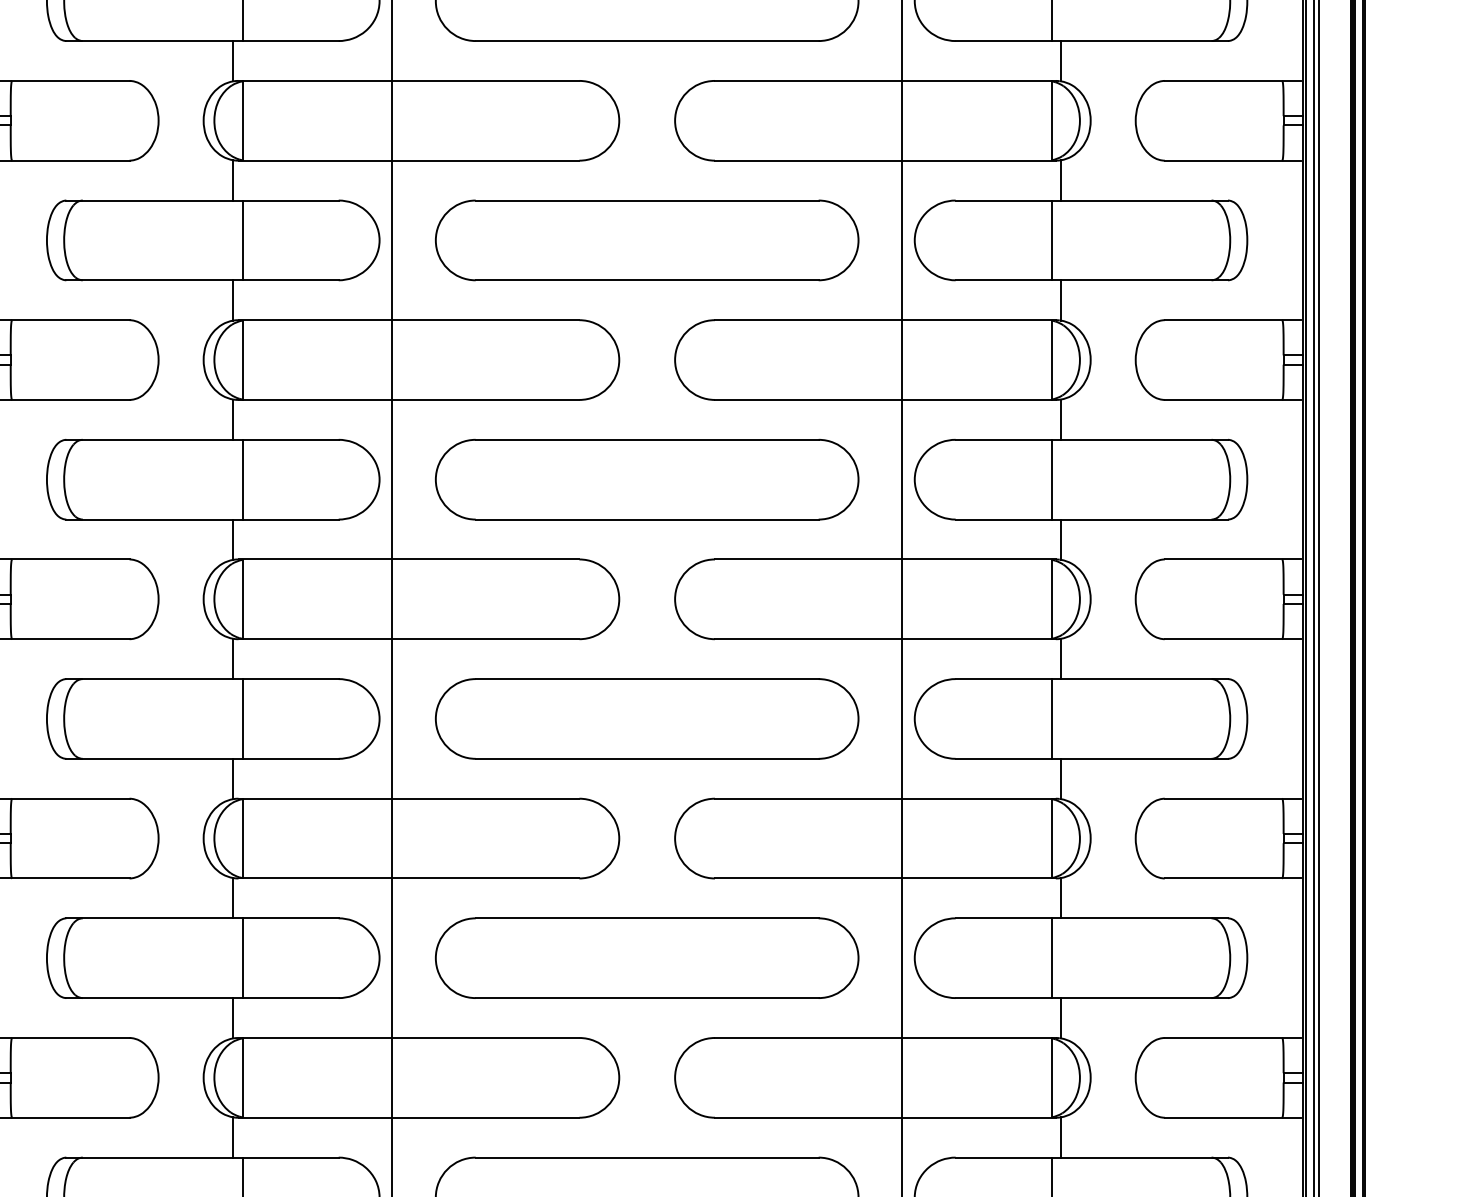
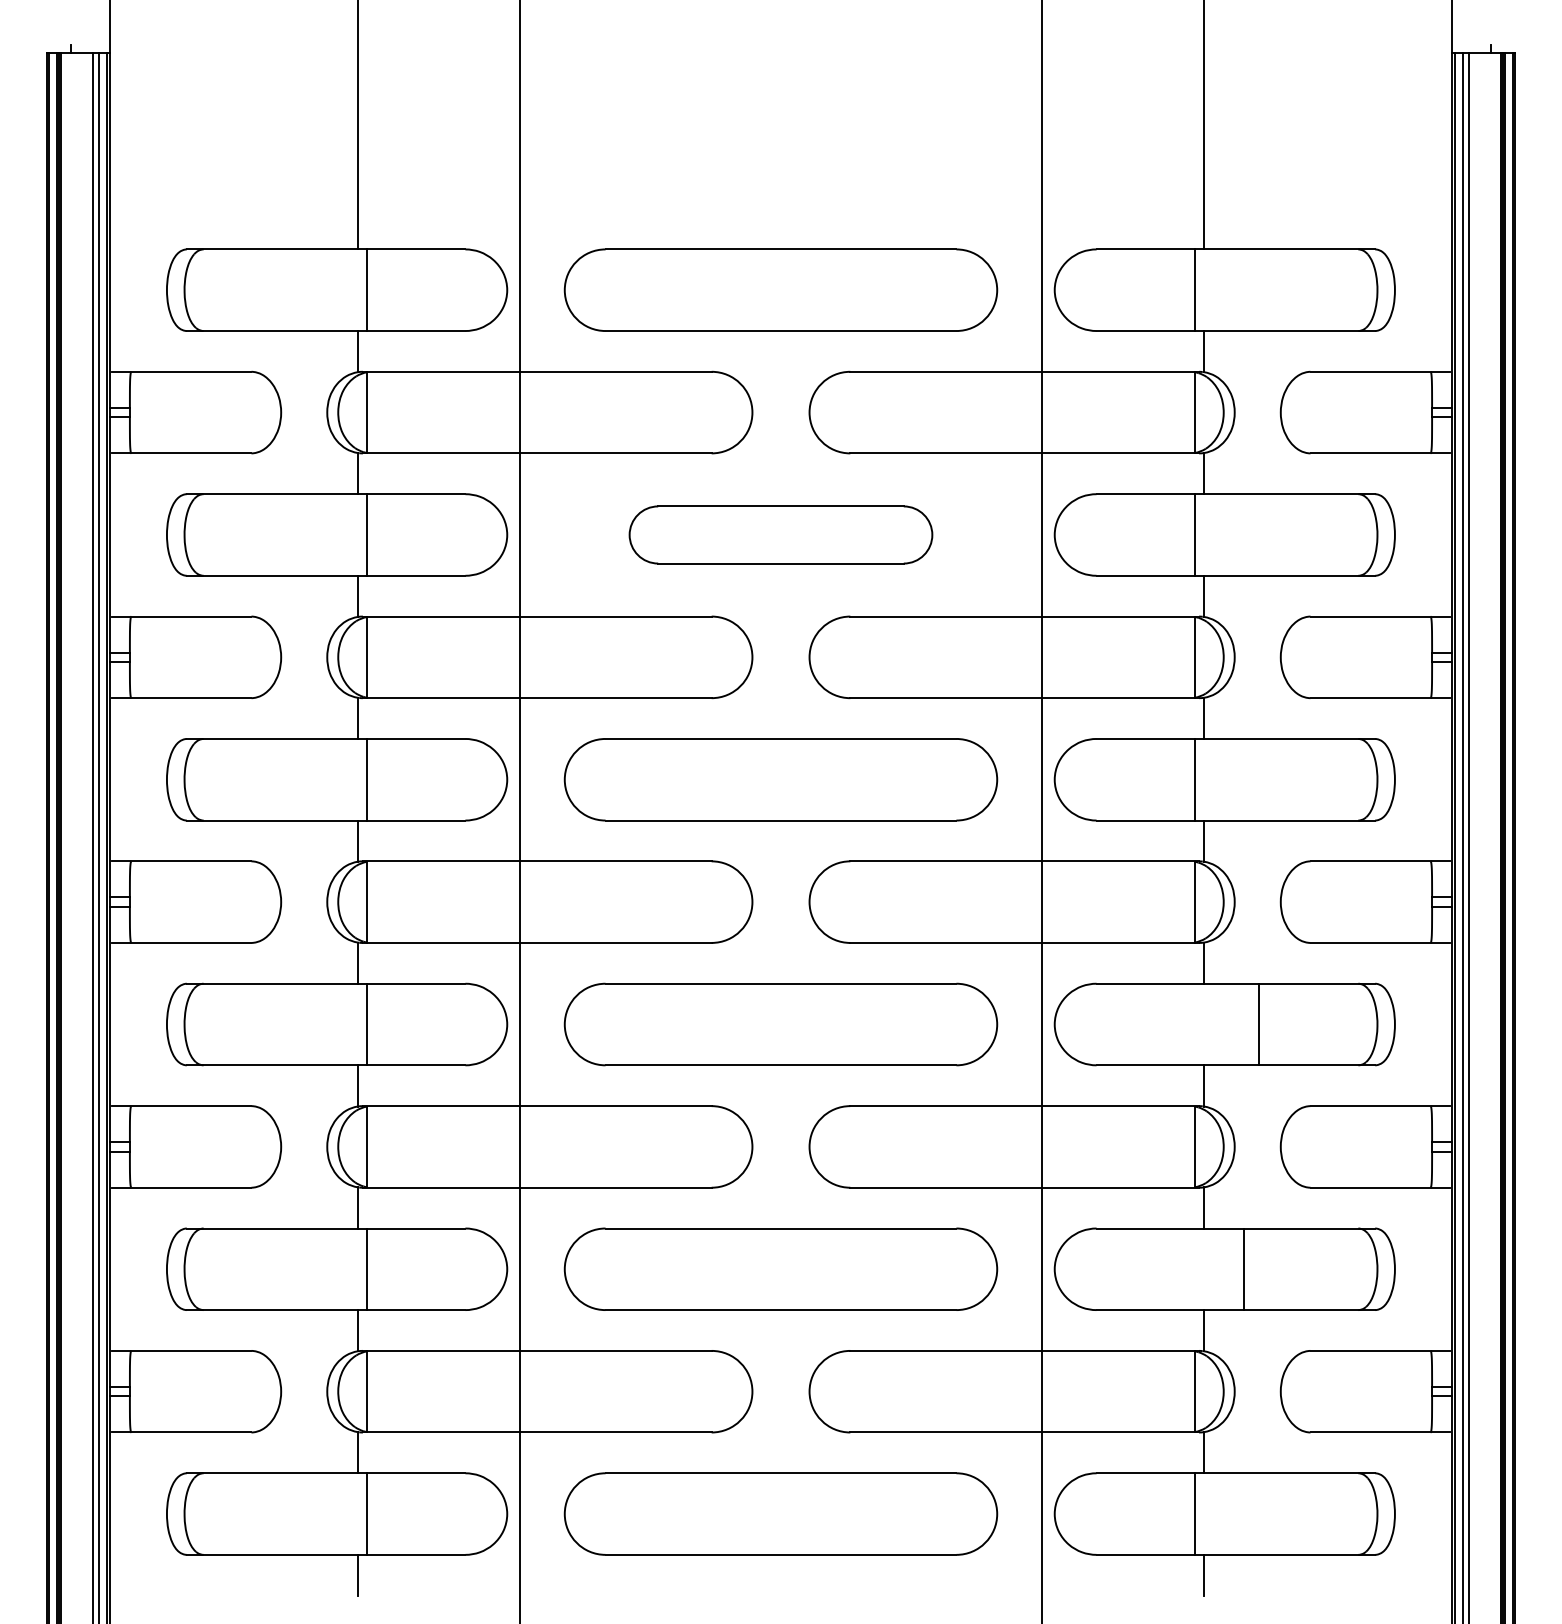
part: (646, 239) -> (780, 534), size x0.7
line: (1051, 718) -> (1258, 1024), moved
line: (1051, 958) -> (1243, 1269), moved

